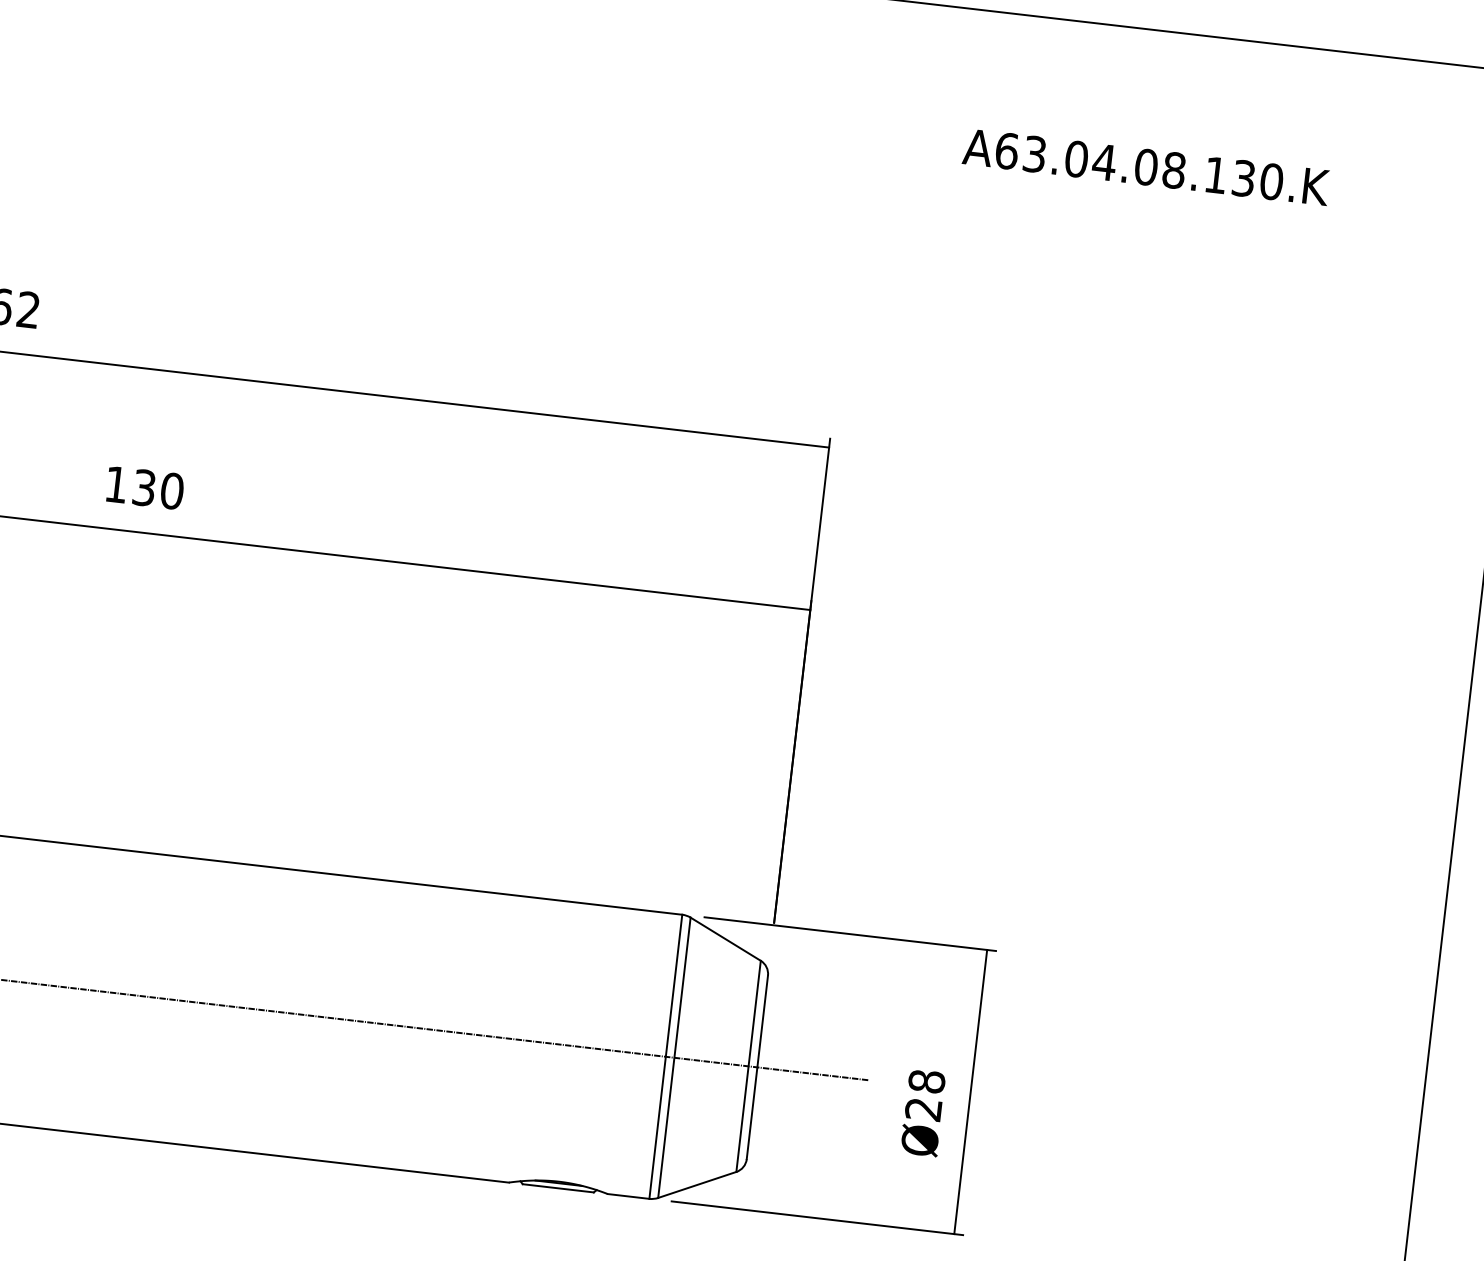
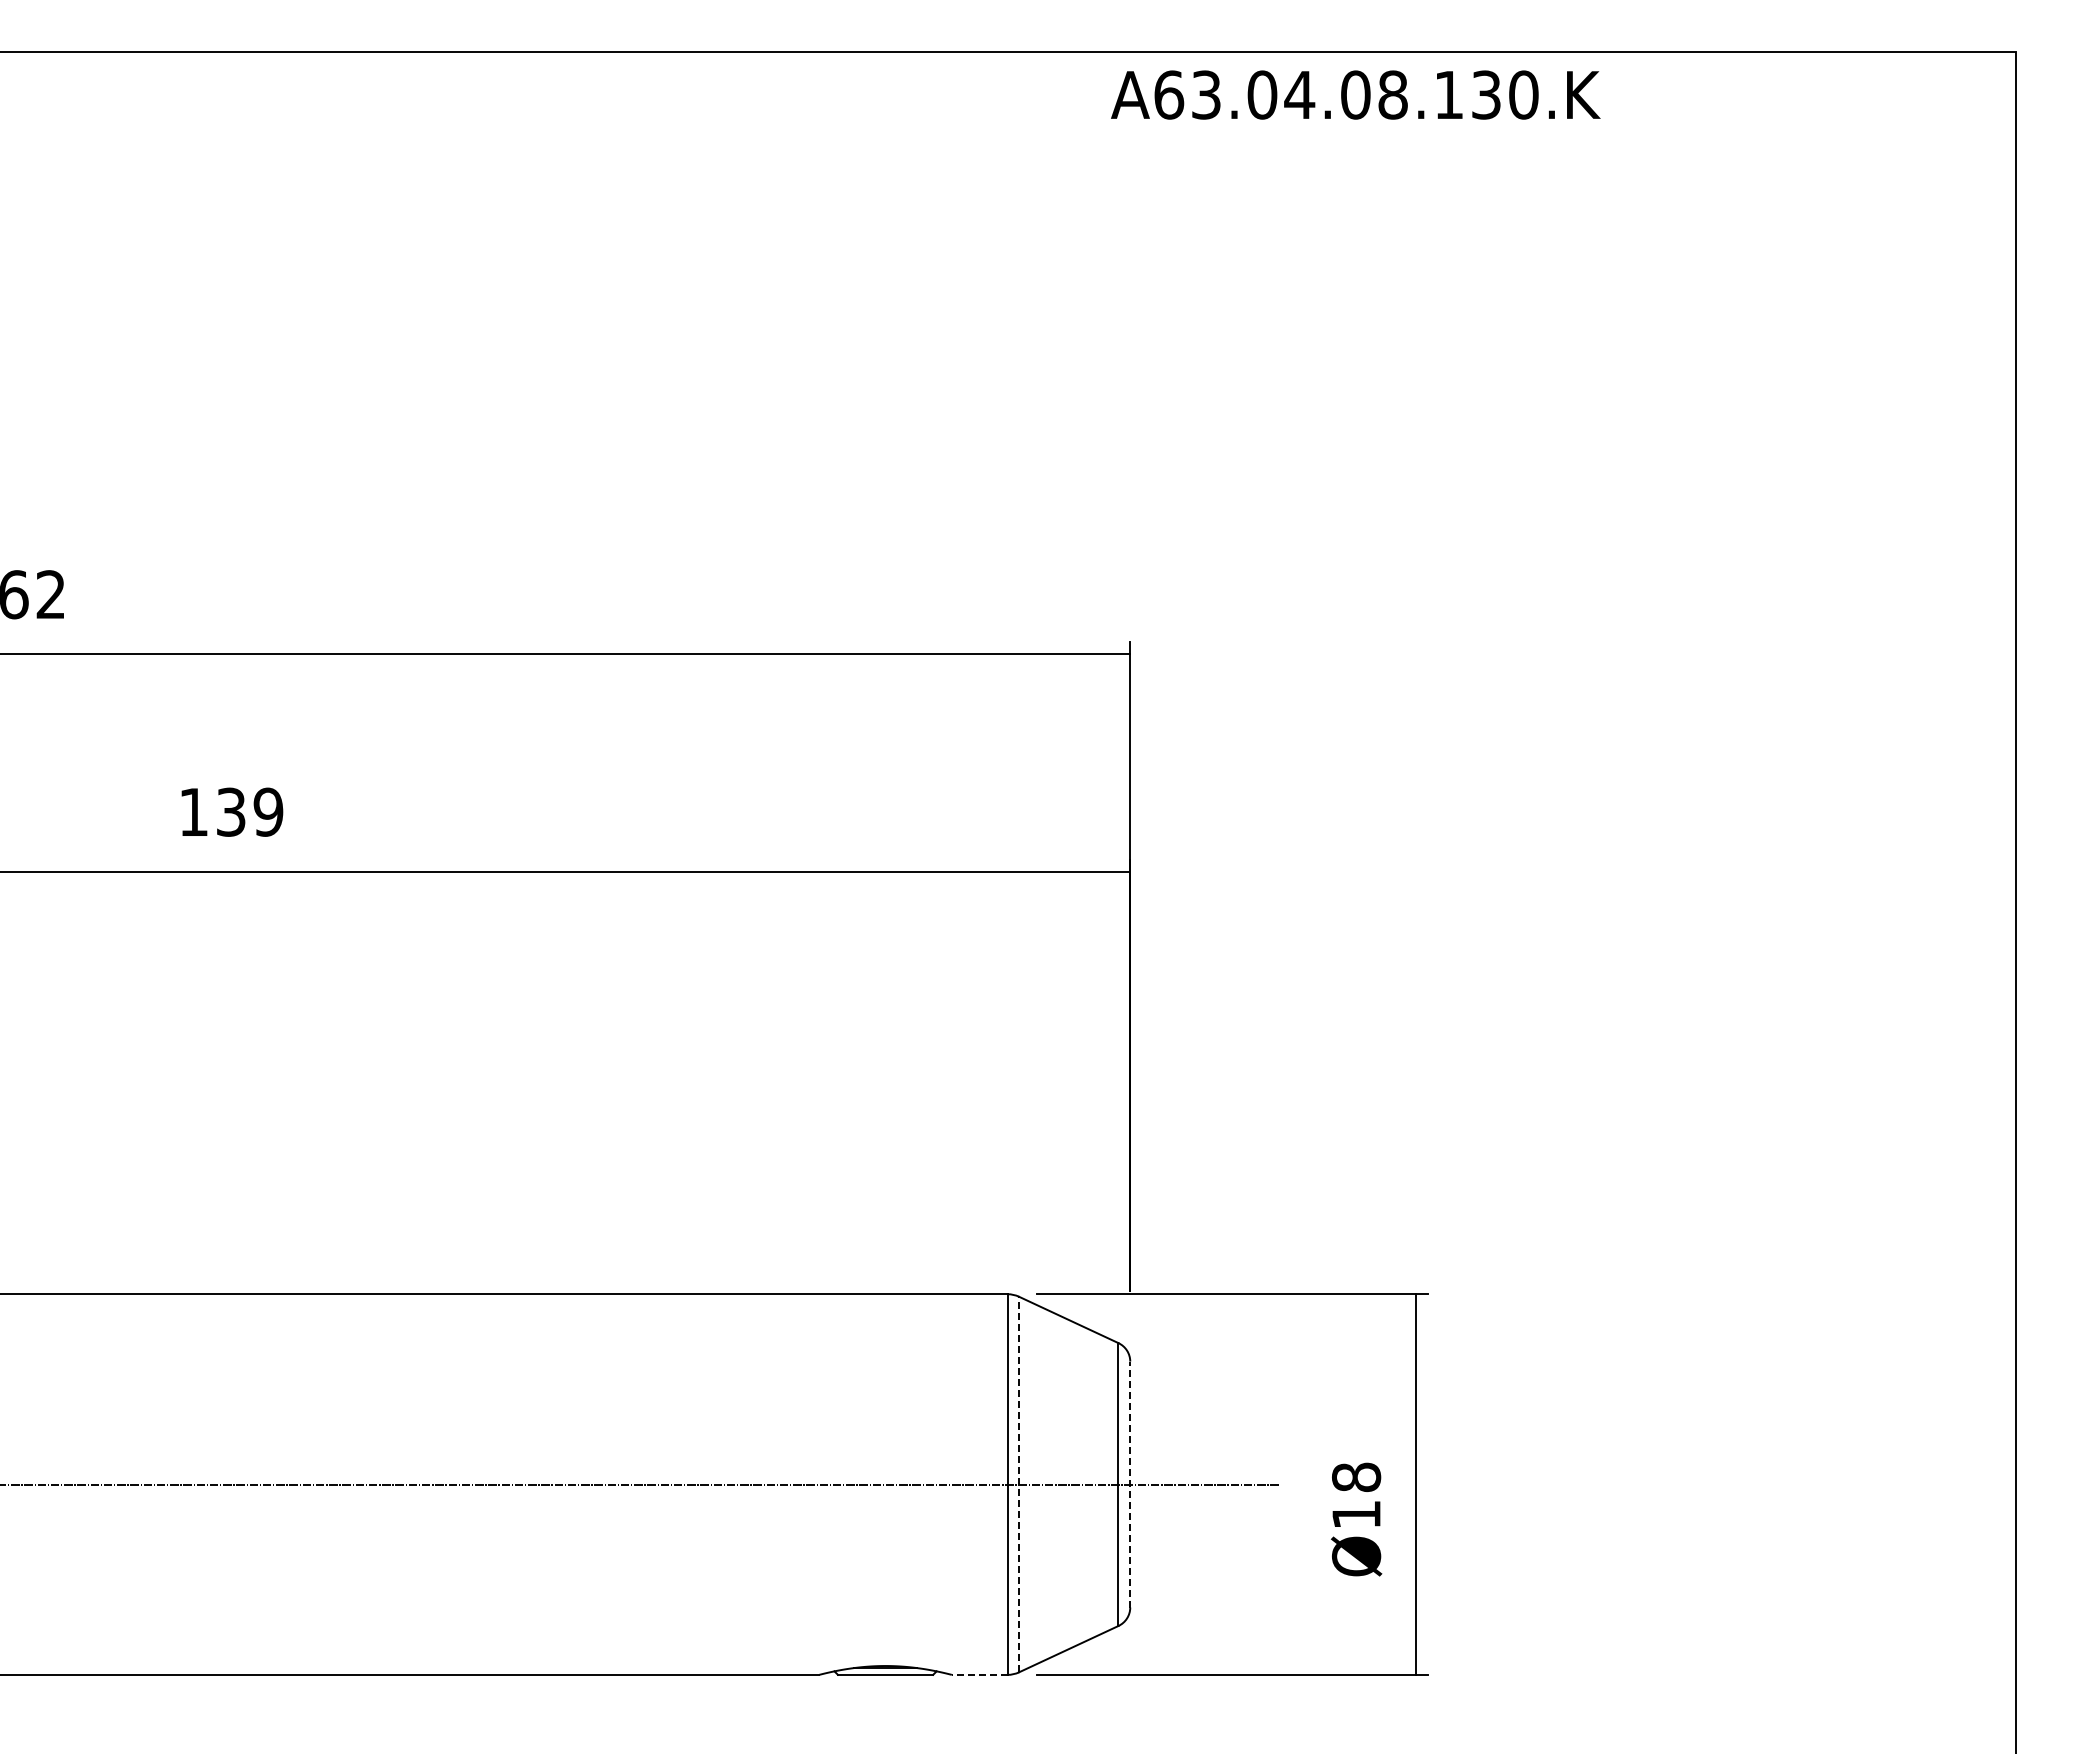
text: (1146, 166) -> (1355, 94), moved
text: (172, 490) -> (268, 811), 130 -> 139
line: (674, 1057) -> (1019, 1484), solid -> dashed
line: (757, 1067) -> (1130, 1484), solid -> dashed
text: (923, 1110) -> (1356, 1515), Ø28 -> Ø18
line: (628, 1196) -> (979, 1674), solid -> dashed

